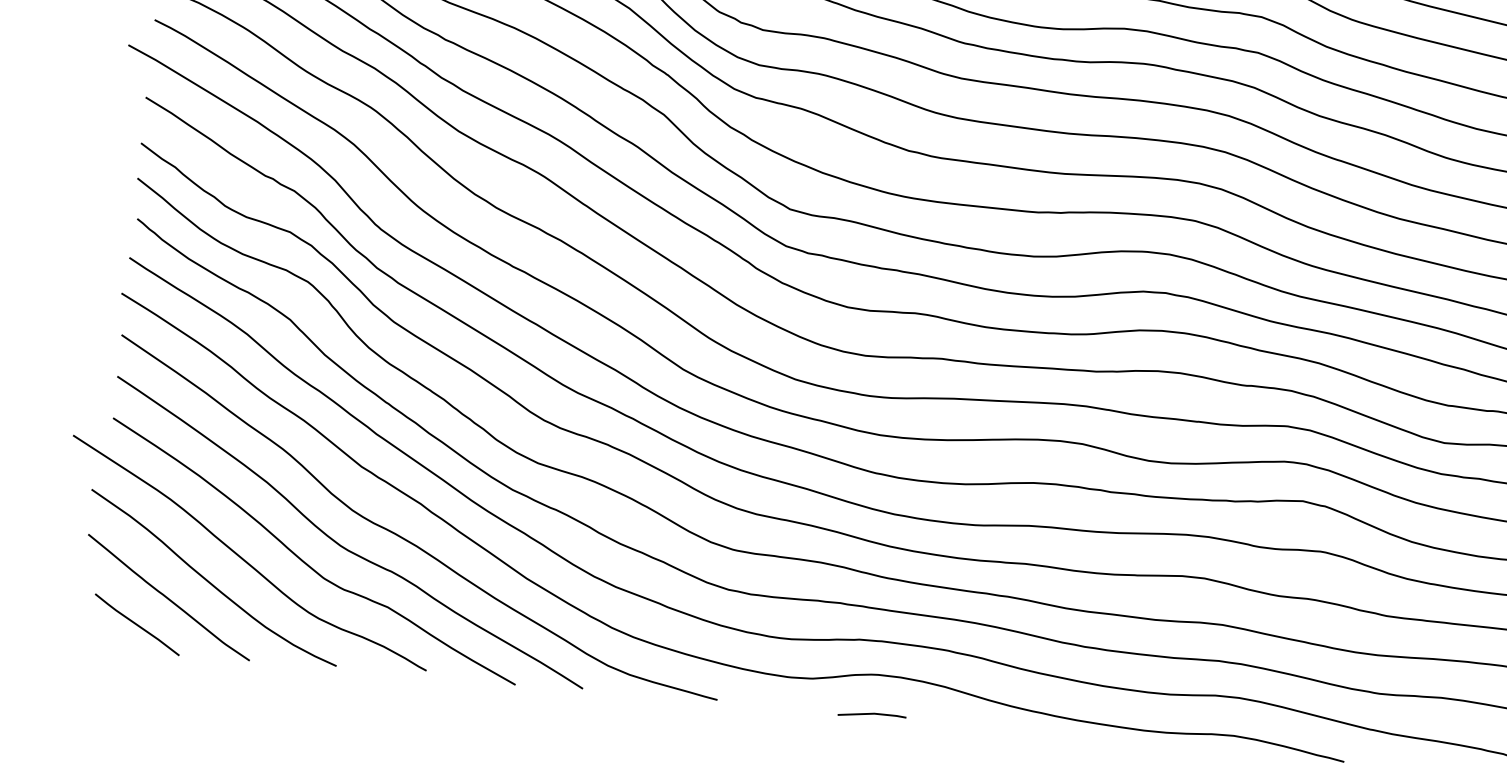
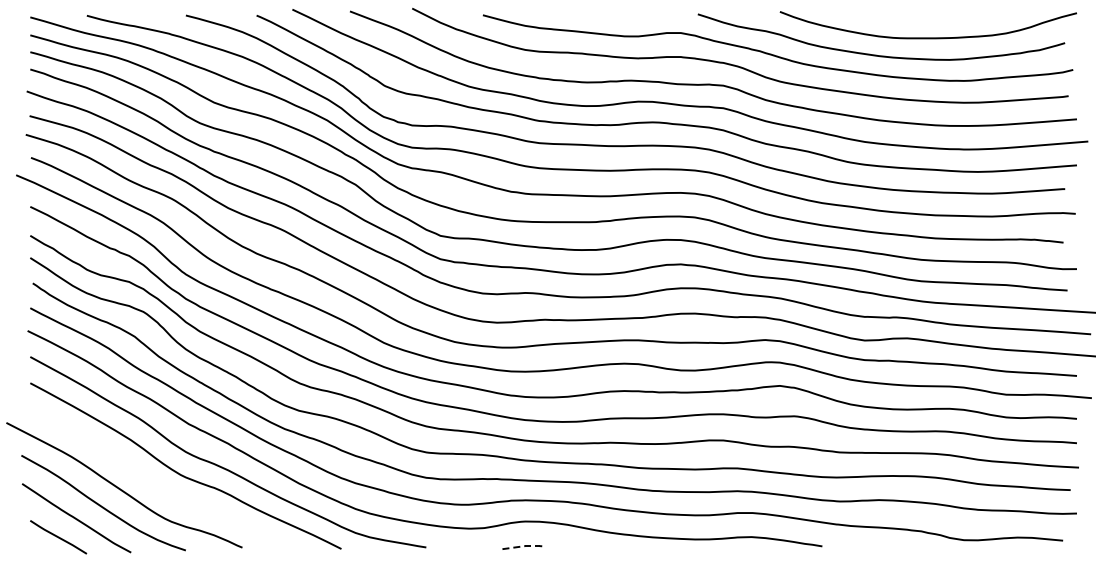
curve: (305, 560) -> (159, 486), removed
line: (874, 714) -> (525, 546), solid -> dashed

